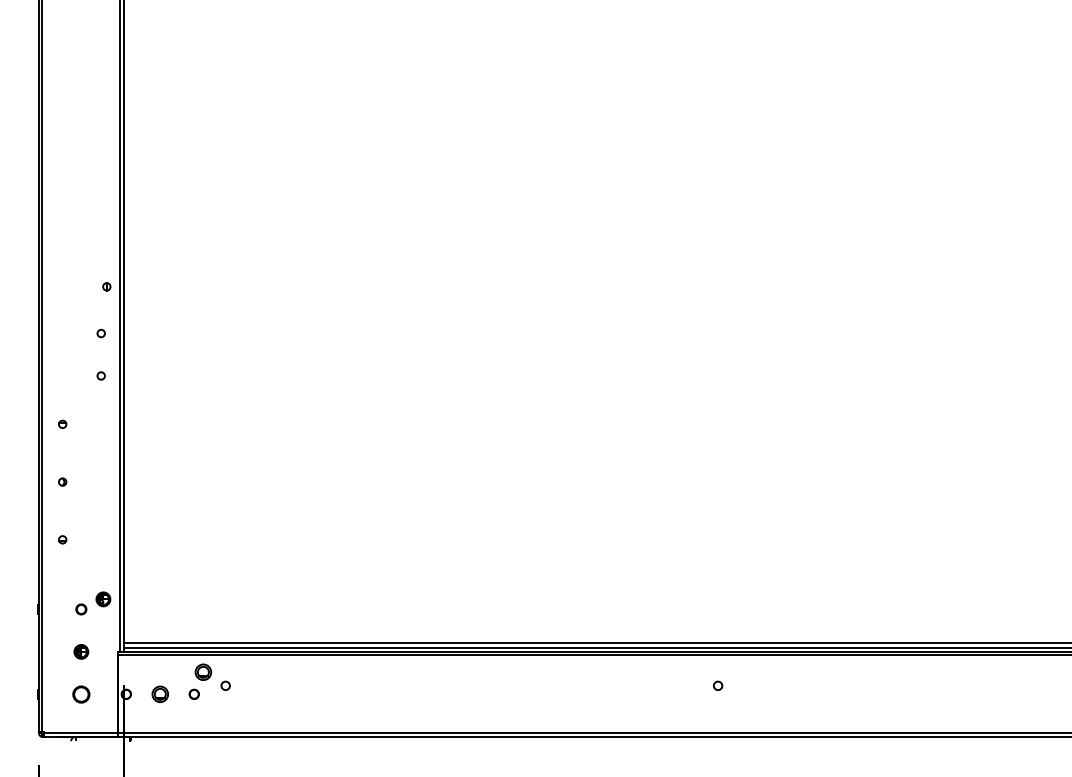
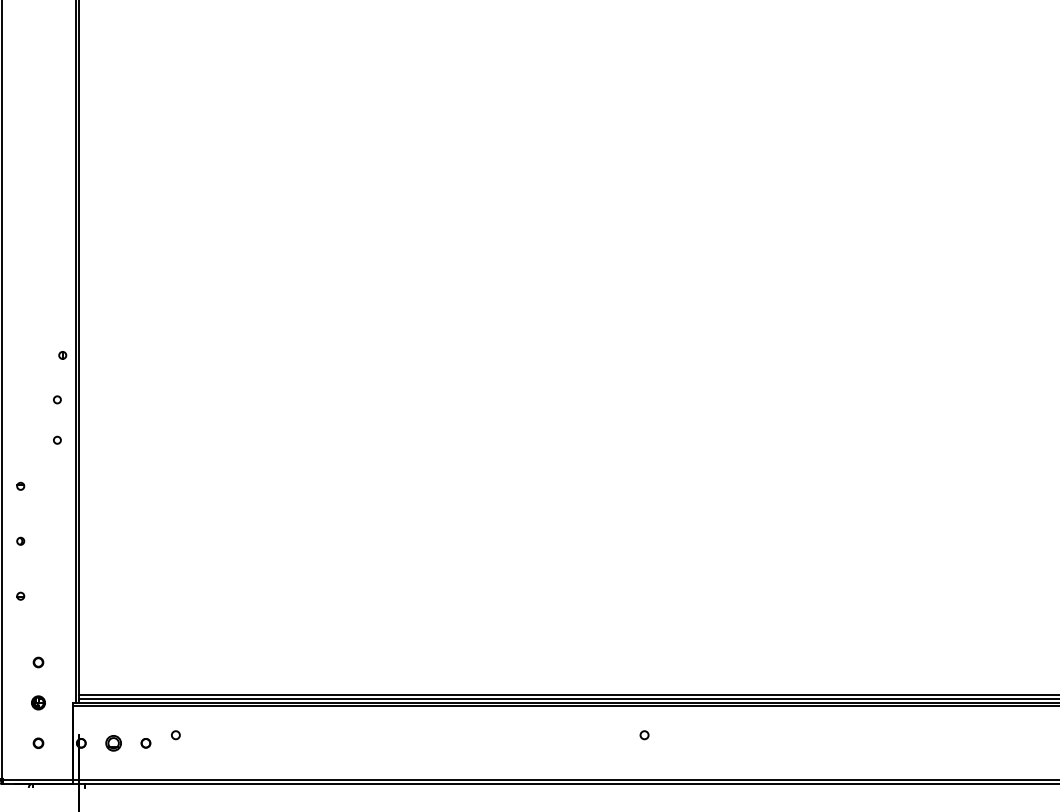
part: (103, 598) -> (59, 652), removed
part: (203, 672) -> (154, 722), removed
part: (81, 693) -> (38, 742), size x0.62

